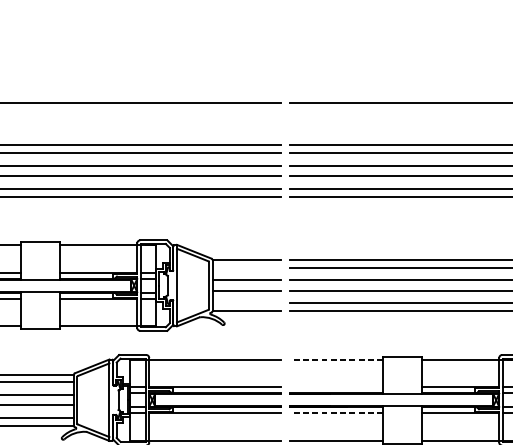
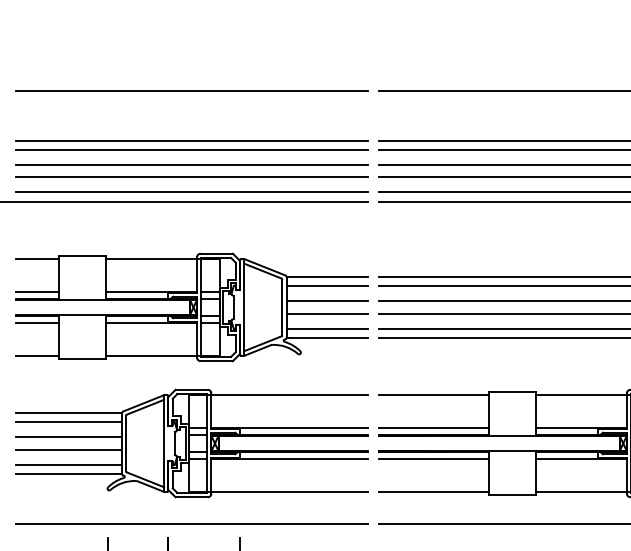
line: (247, 267) -> (327, 286), added
line: (247, 303) -> (327, 328), added
line: (336, 359) -> (433, 395), dashed -> solid
line: (336, 387) -> (433, 428), added
line: (336, 412) -> (433, 458), dashed -> solid

